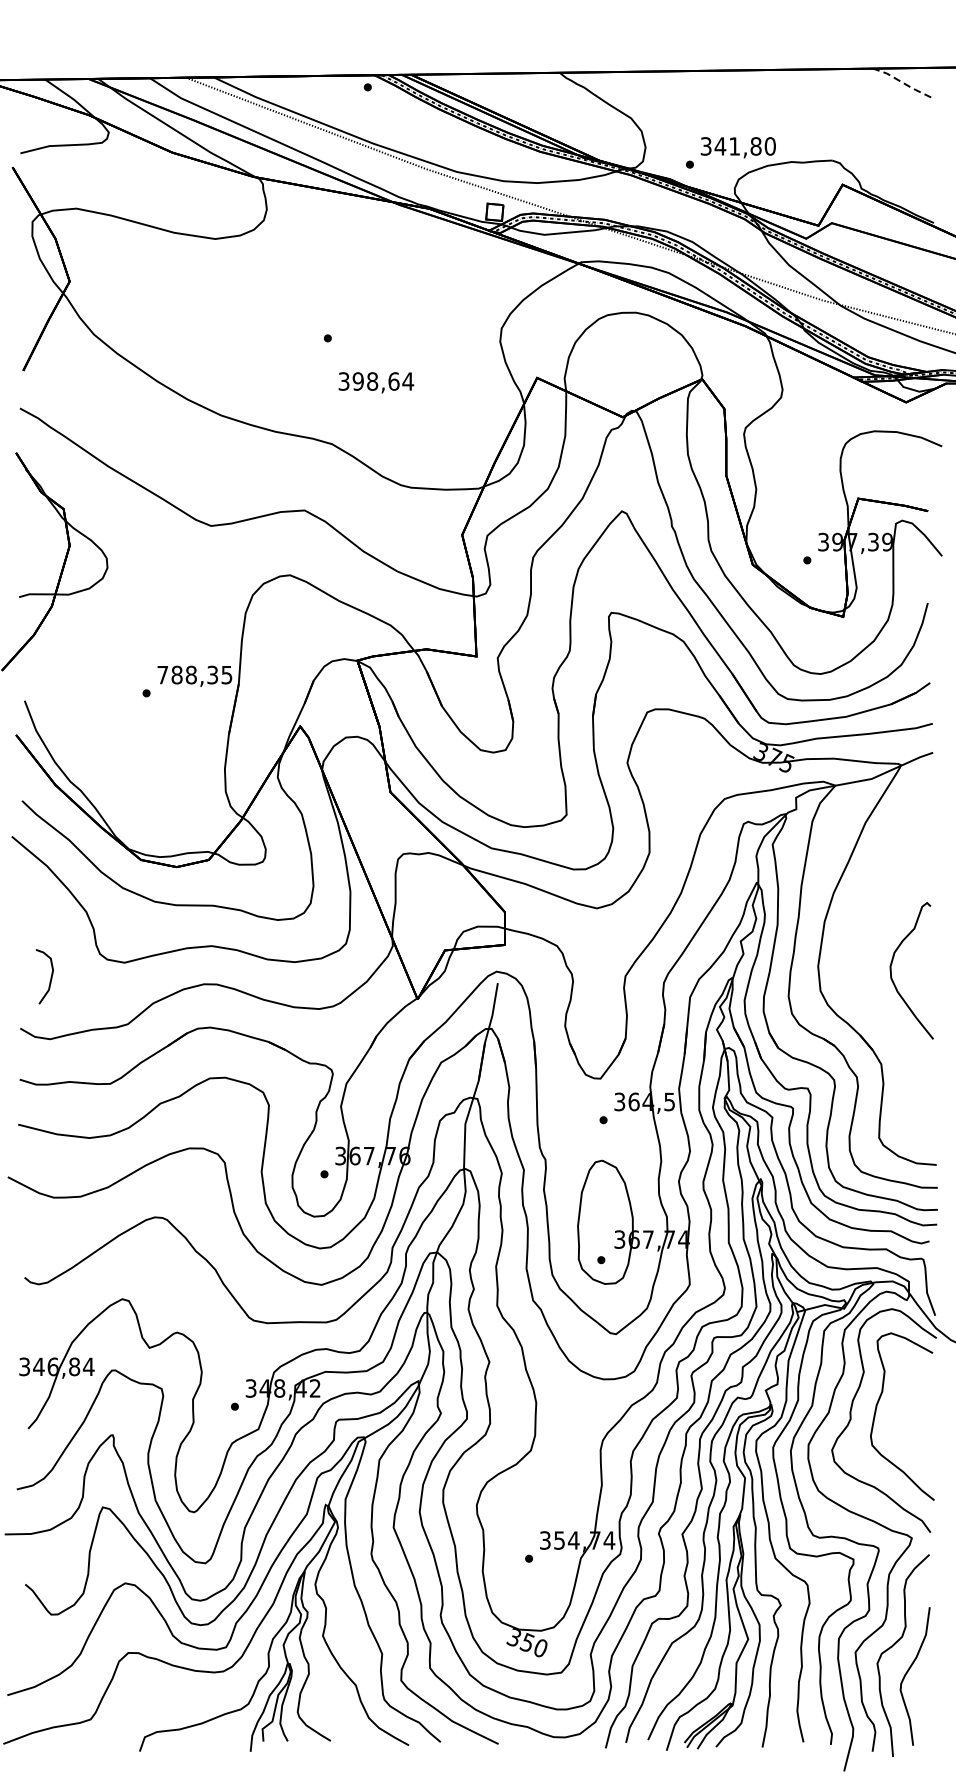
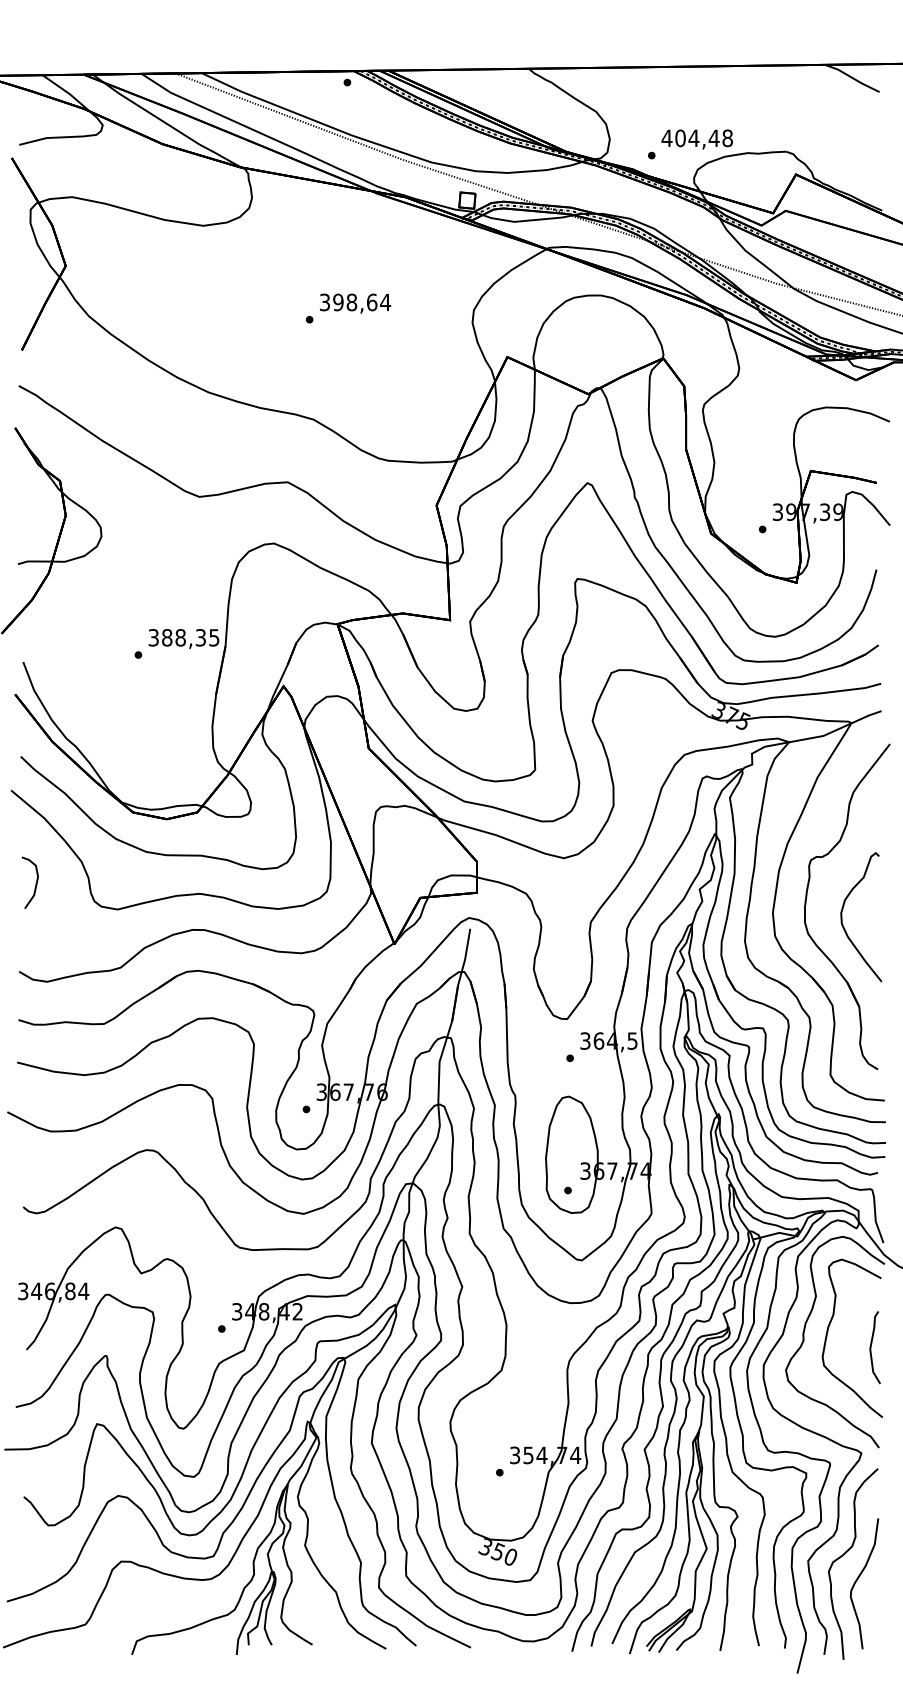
line: (902, 82) -> (852, 77), dashed -> solid
text: (737, 146) -> (696, 138), 341,80 -> 404,48
text: (376, 382) -> (355, 303), moved
text: (162, 674) -> (153, 637), 788,35 -> 388,35
part: (854, 949) -> (807, 897), added
curve: (50, 977) -> (35, 883), moved
curve: (922, 1426) -> (871, 1347), added

